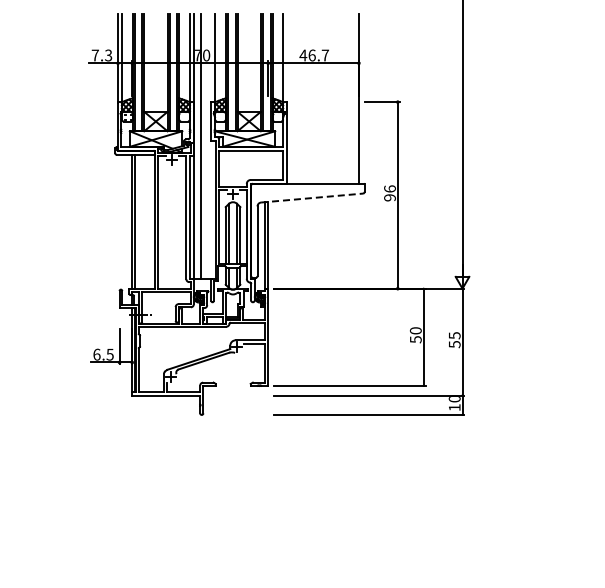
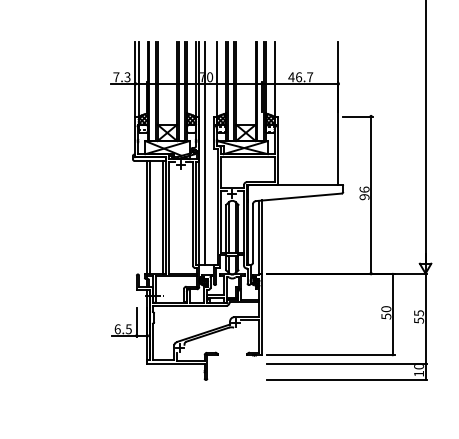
line: (312, 198) -> (299, 197), dashed -> solid
line: (150, 221) -> (162, 217), added

